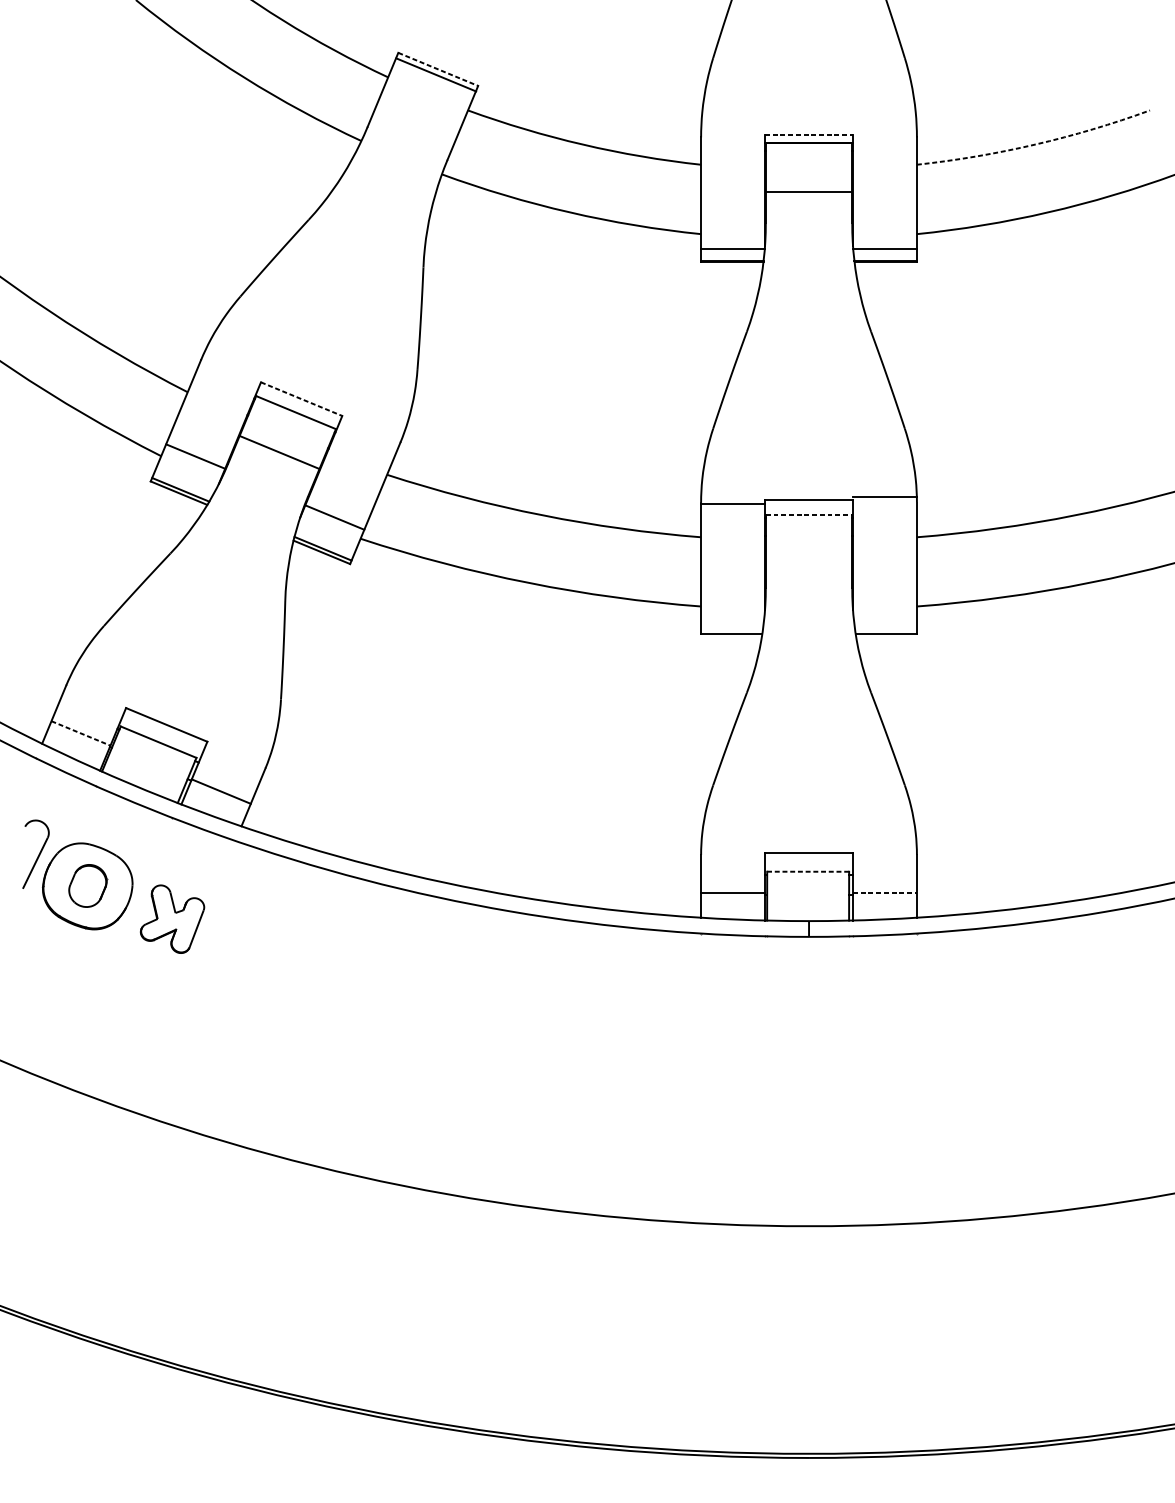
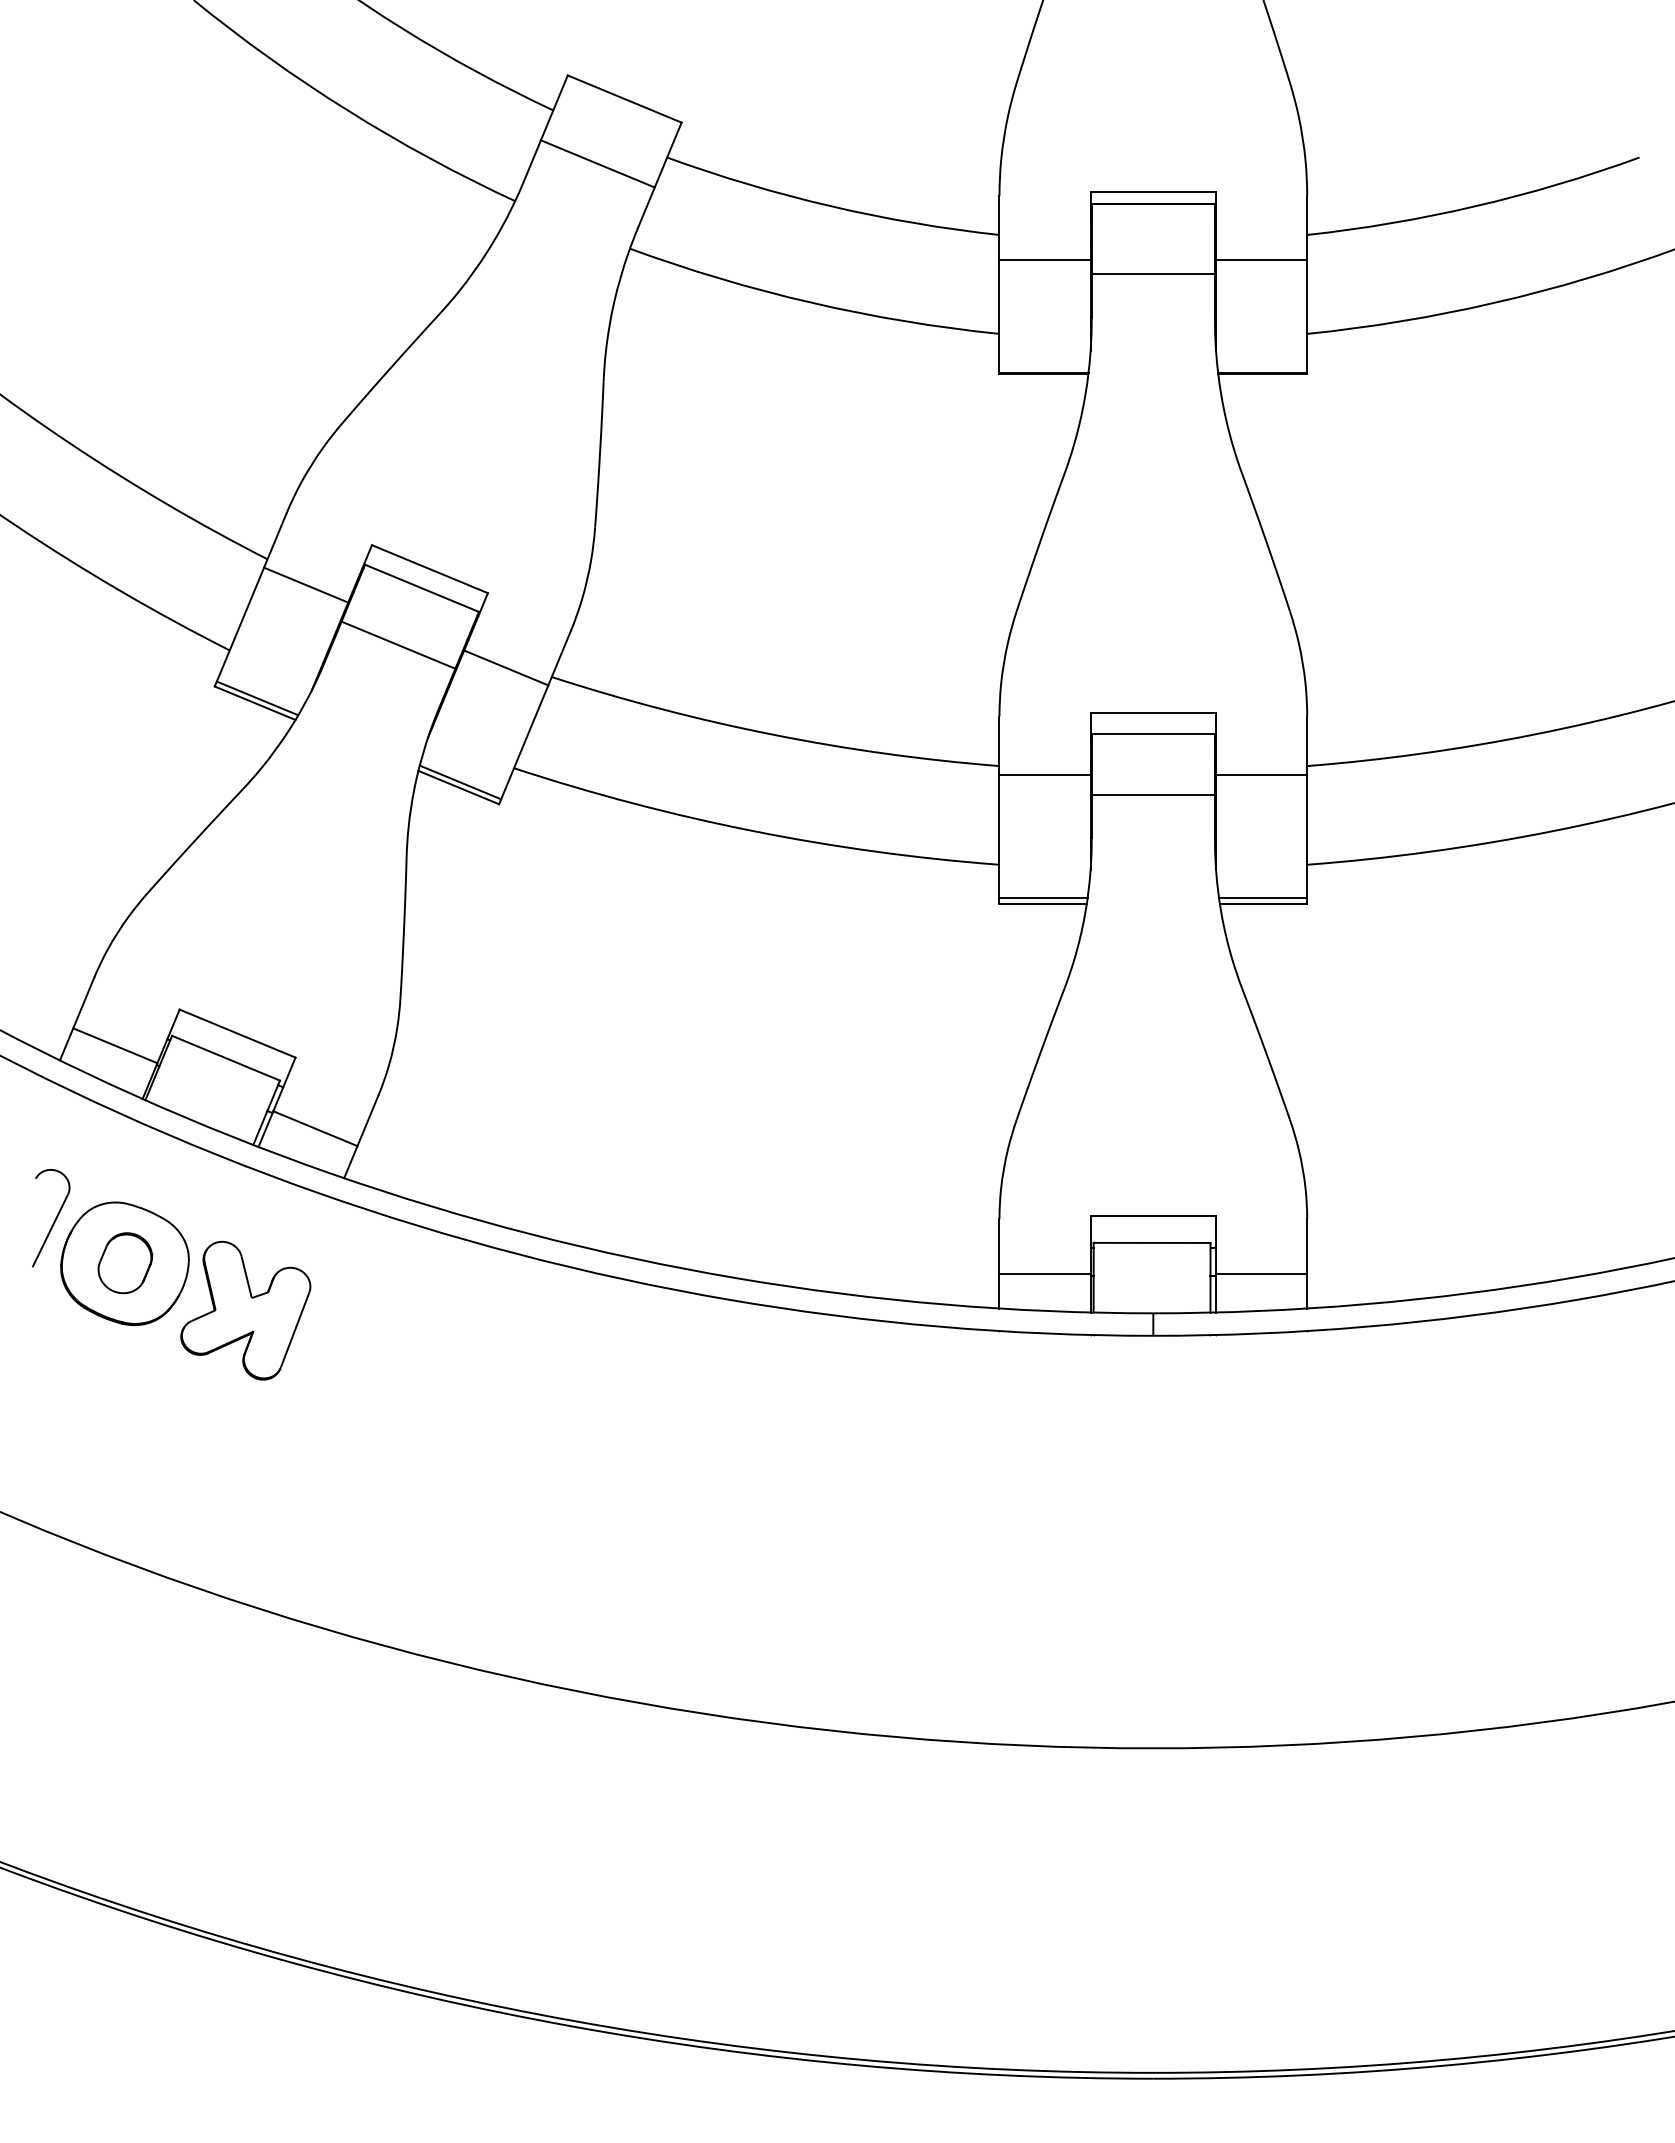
line: (438, 69) -> (624, 99), dashed -> solid
line: (435, 74) -> (597, 163), moved
line: (809, 134) -> (1153, 192), dashed -> solid
arc: (1034, 144) -> (1475, 206), dashed -> solid
line: (732, 248) -> (1044, 259), moved
line: (884, 248) -> (1261, 259), moved
line: (301, 399) -> (429, 569), dashed -> solid
line: (196, 456) -> (306, 584), moved
line: (884, 496) -> (1261, 775), moved
line: (732, 503) -> (1044, 775), moved
line: (809, 514) -> (1153, 733), dashed -> solid
line: (334, 517) -> (506, 667), moved
line: (808, 557) -> (1152, 795), added
line: (731, 630) -> (1043, 898), added
line: (886, 630) -> (1263, 898), added
line: (81, 733) -> (115, 1045), dashed -> solid
line: (807, 871) -> (1151, 1242), dashed -> solid
line: (884, 893) -> (1261, 1273), dashed -> solid
part: (172, 919) -> (245, 1310), size x1.43

